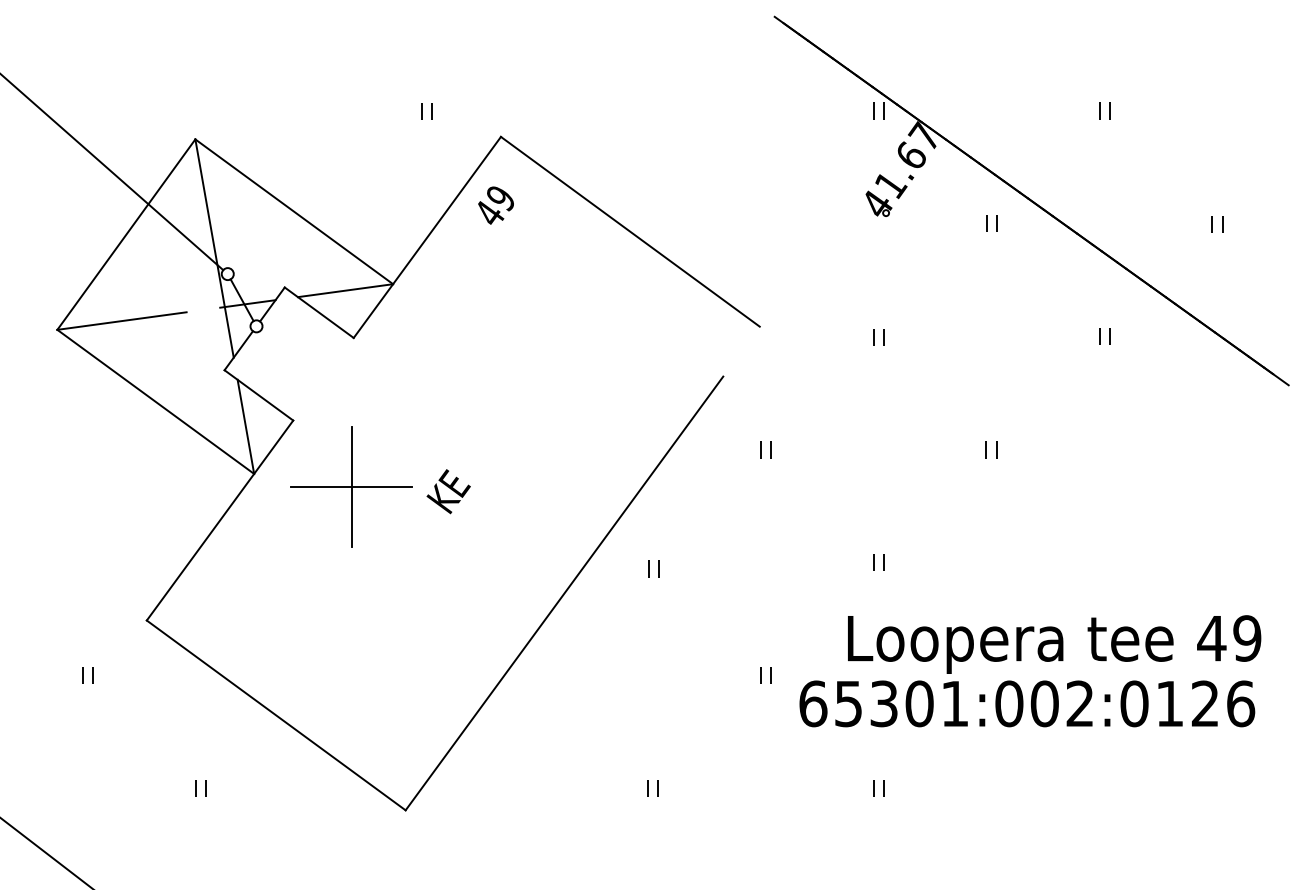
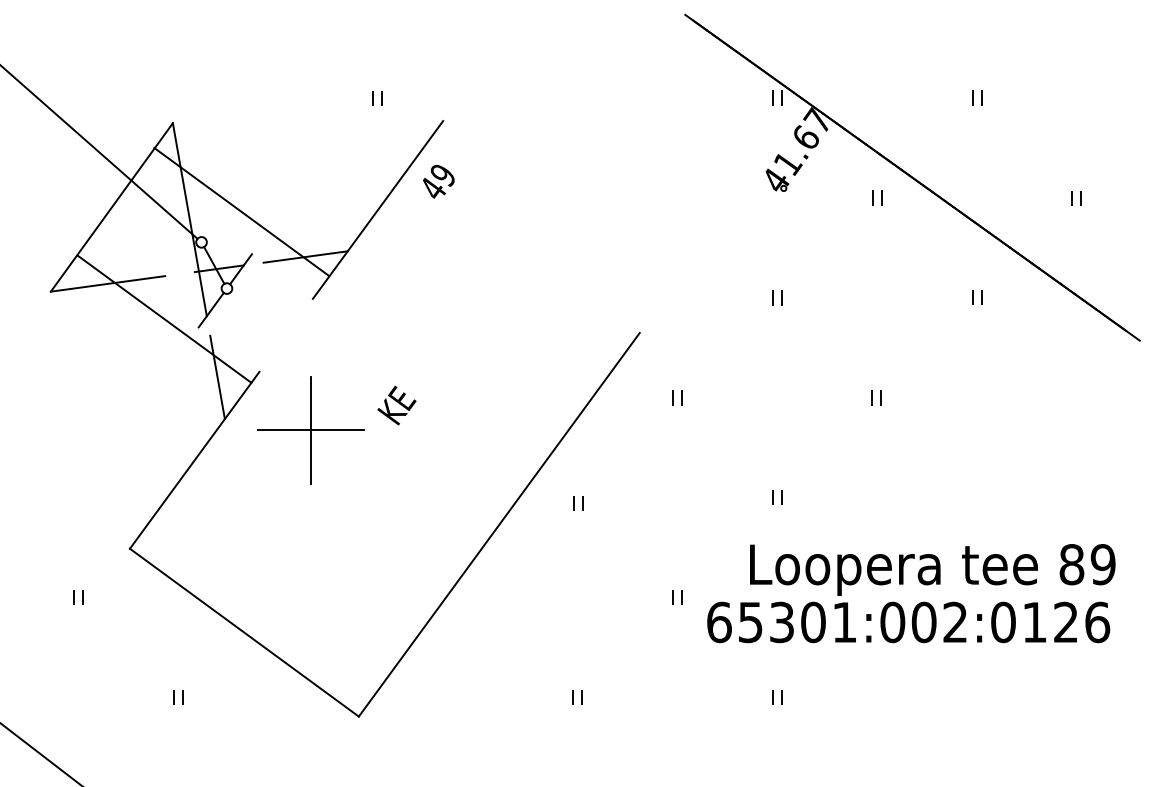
line: (294, 211) -> (241, 211), moved
line: (629, 231) -> (556, 204), removed
line: (318, 312) -> (281, 276), removed
line: (258, 395) -> (228, 349), removed
line: (155, 401) -> (164, 318), moved
text: (448, 491) -> (396, 405), moved
text: (1211, 638) -> (1071, 564), 49 -> 89

